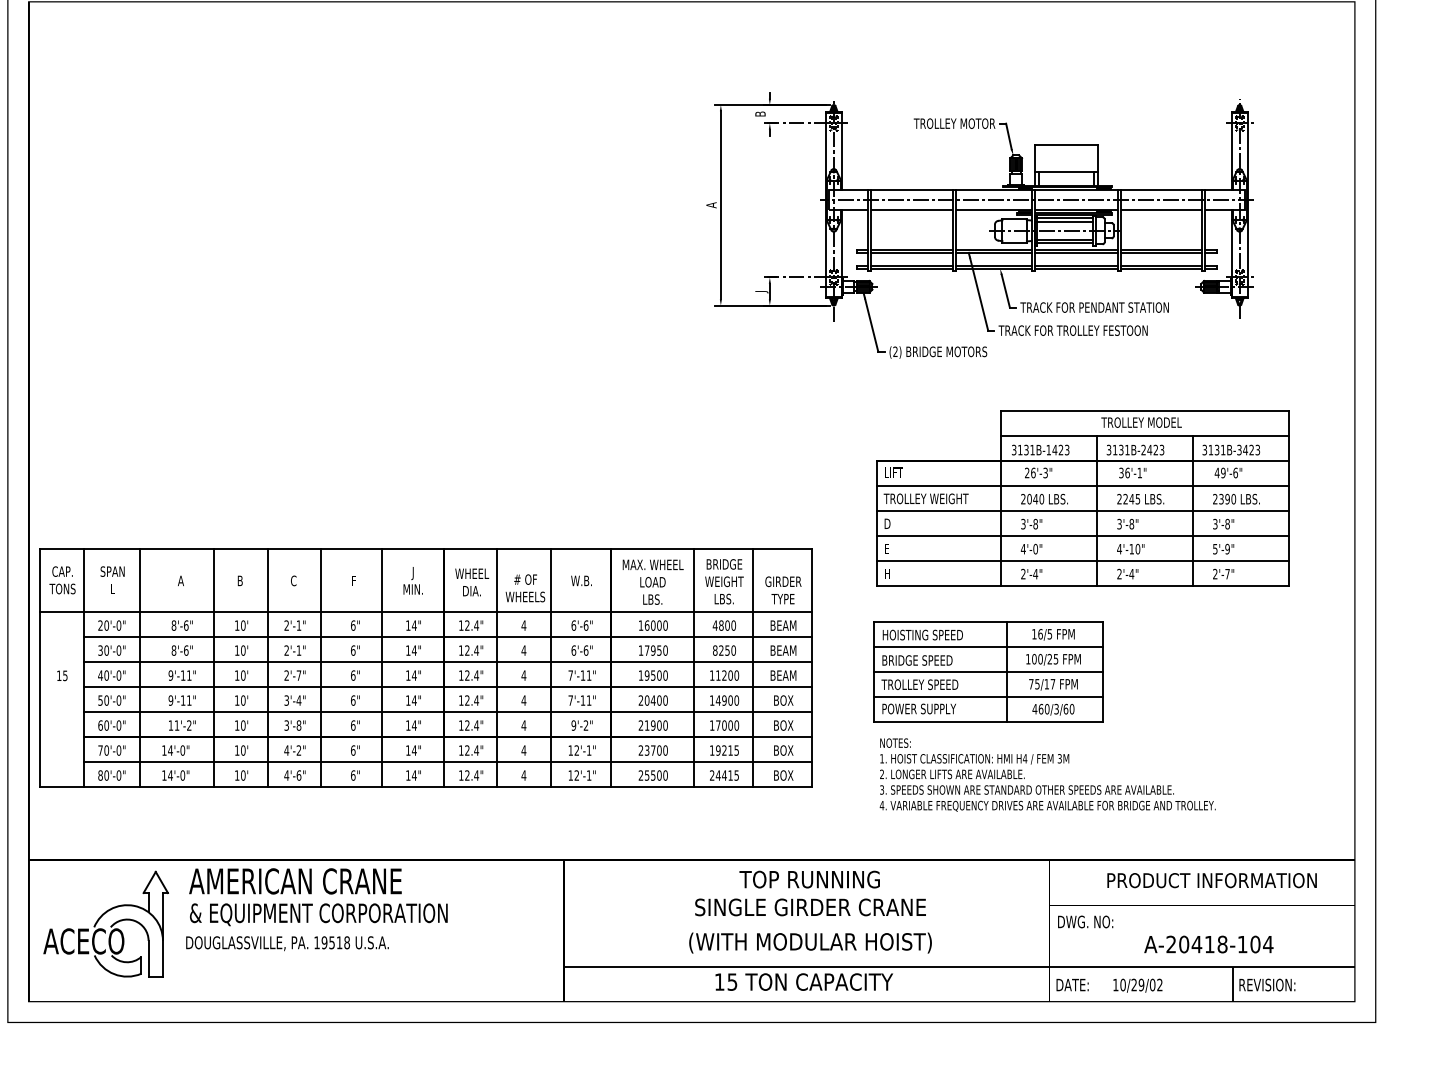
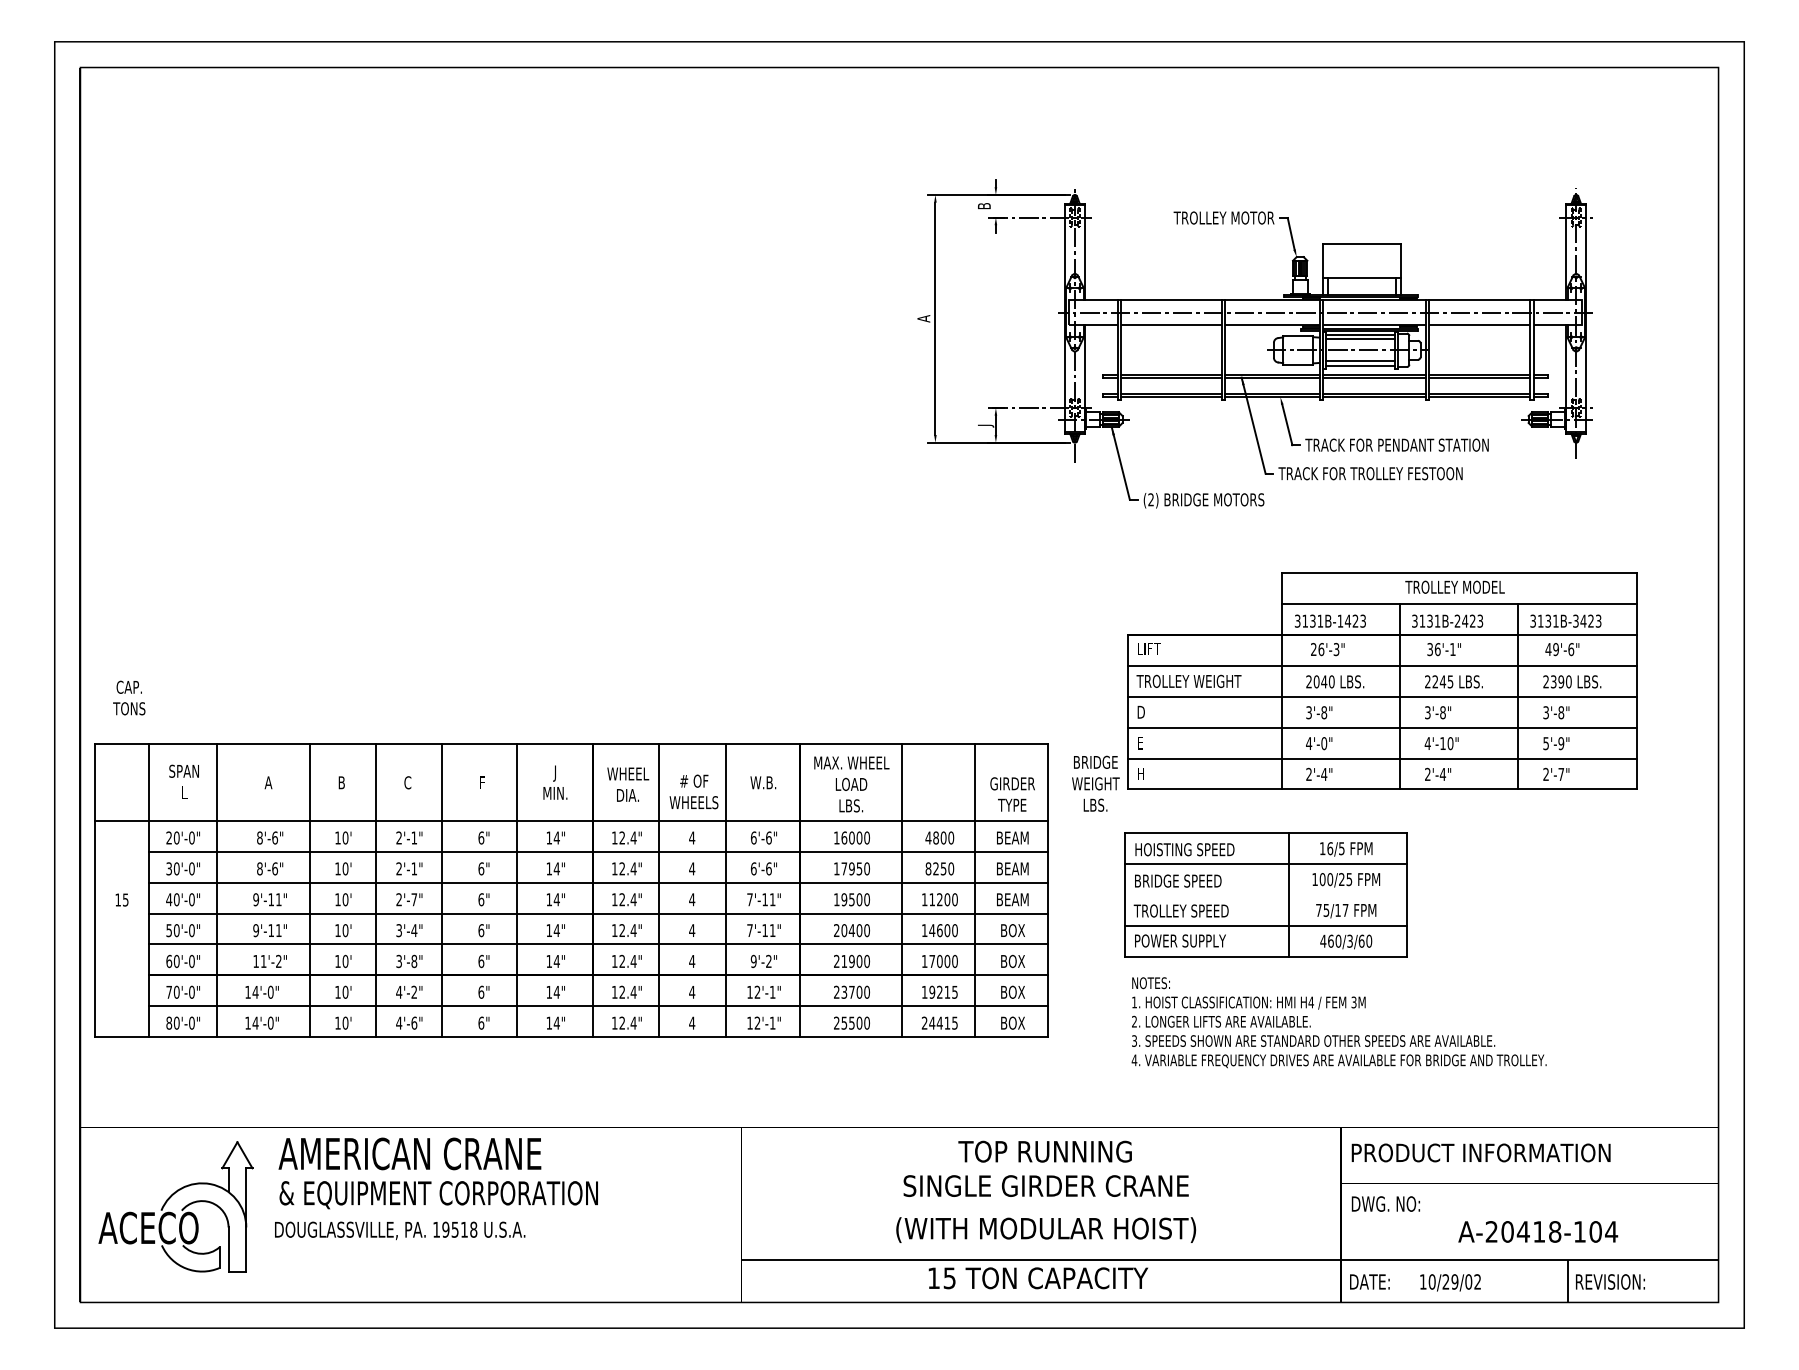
text: (62, 579) -> (129, 697), moved
text: (724, 581) -> (1095, 783), moved
line: (988, 671) -> (1266, 894), removed
text: (724, 700) -> (939, 930), 14900 -> 14600
text: (1211, 880) -> (1480, 1152), moved

